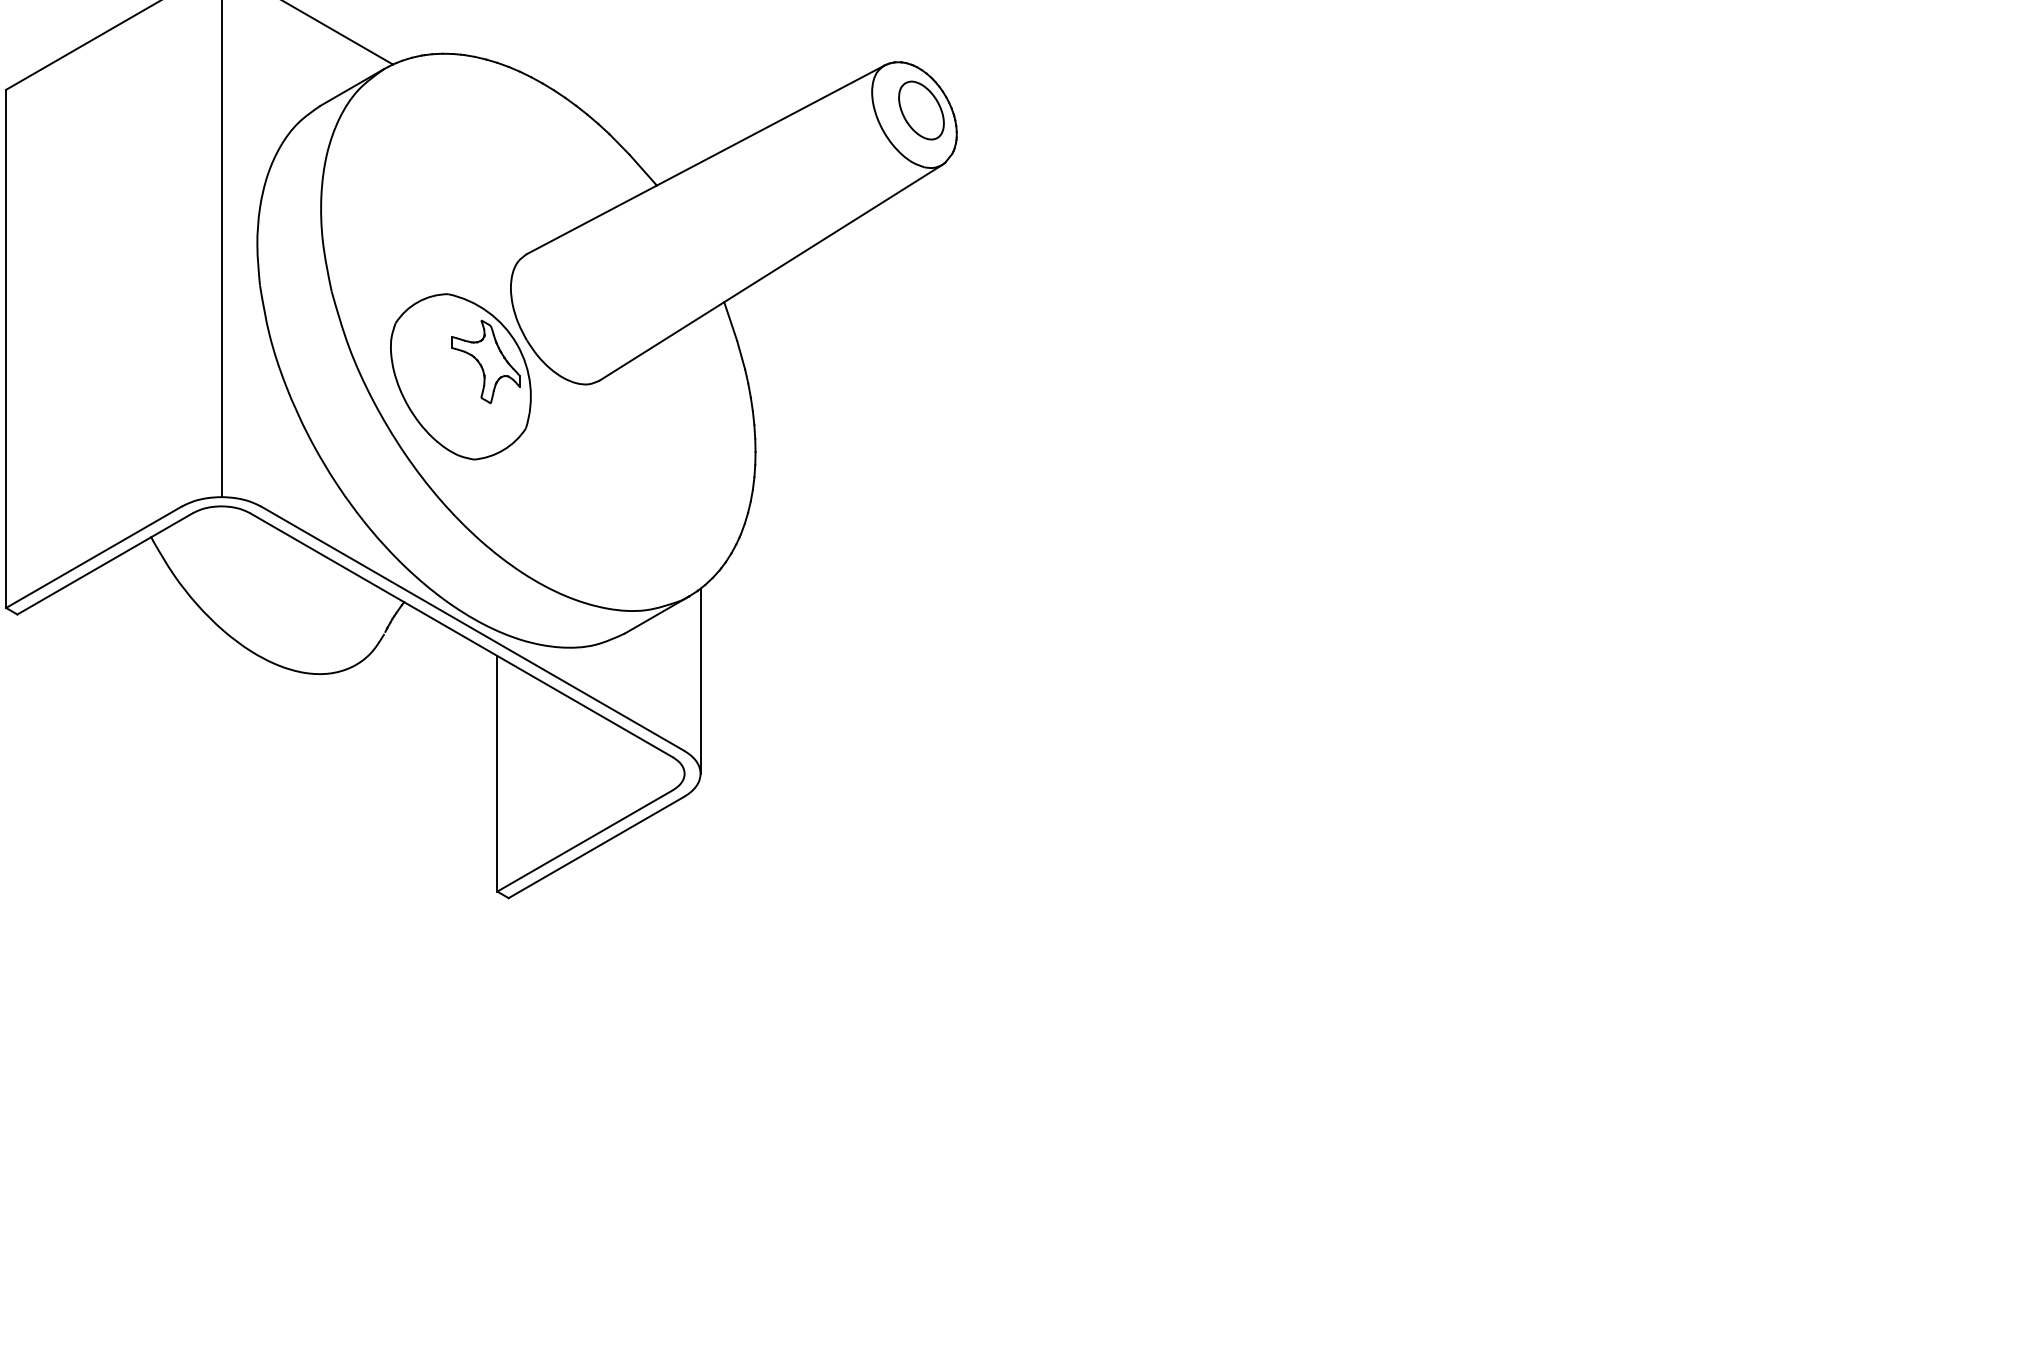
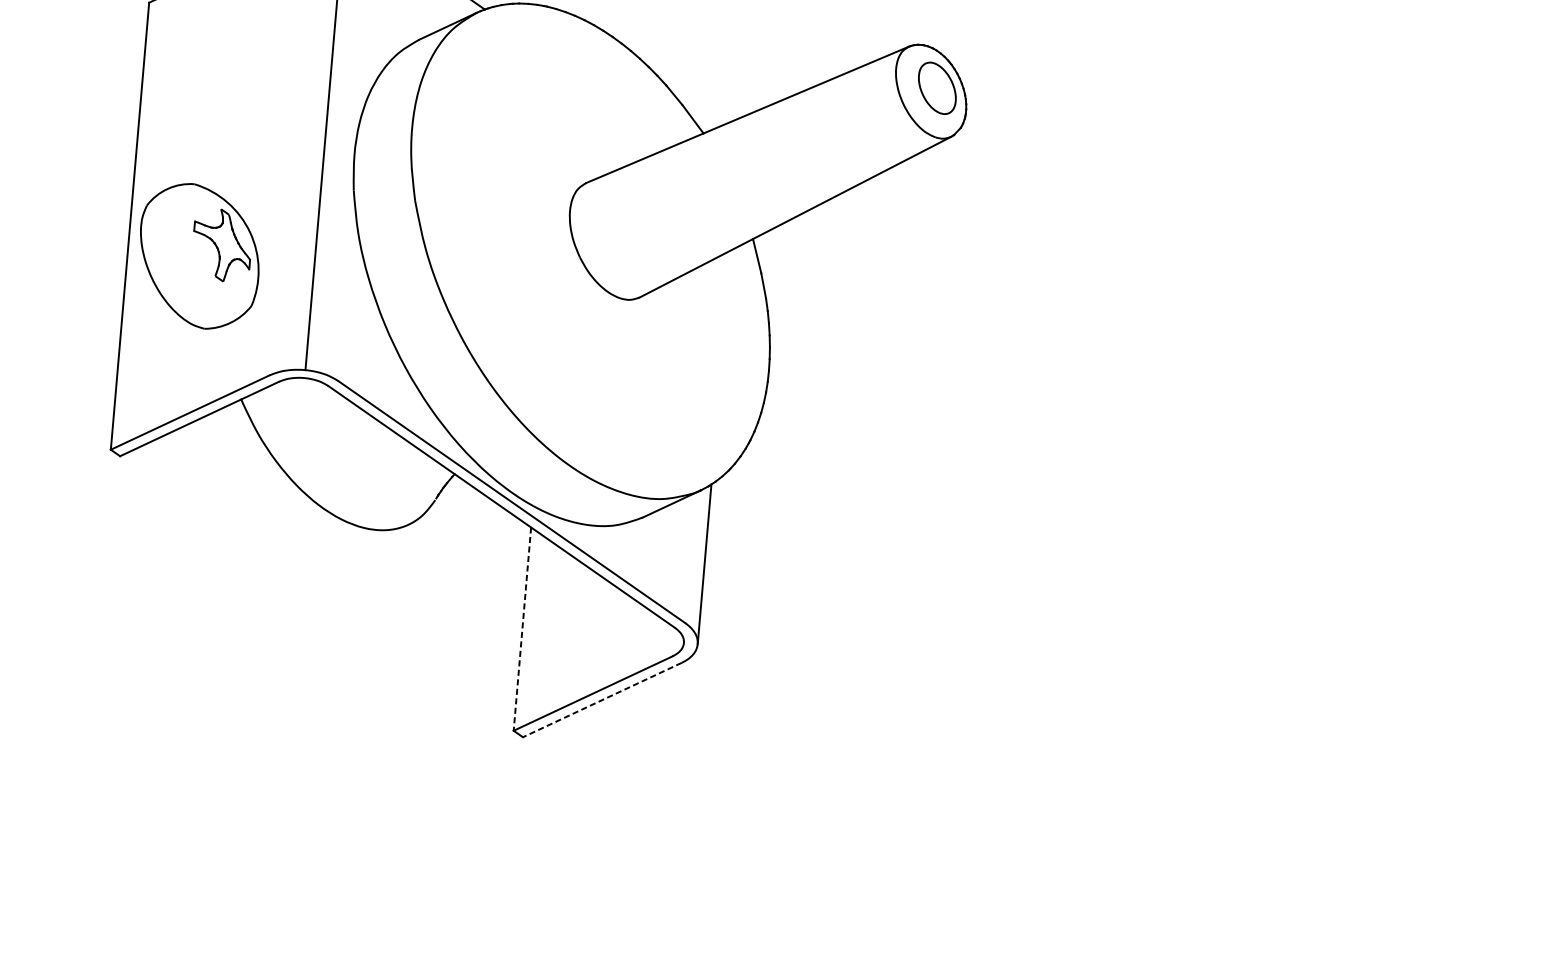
part: (460, 376) -> (199, 256), moved
line: (497, 773) -> (522, 628), solid -> dashed
line: (595, 847) -> (601, 699), solid -> dashed

